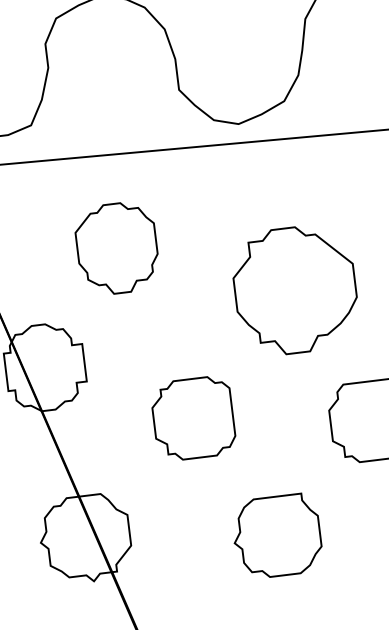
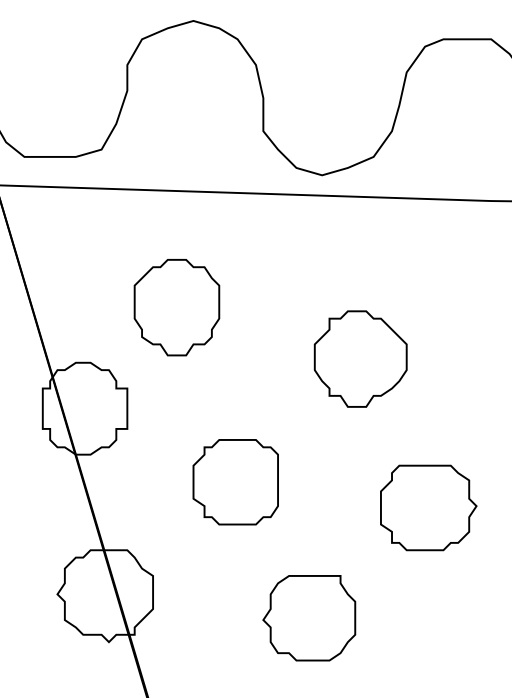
part: (116, 248) -> (176, 307), moved
part: (295, 289) -> (360, 358), size x0.71

